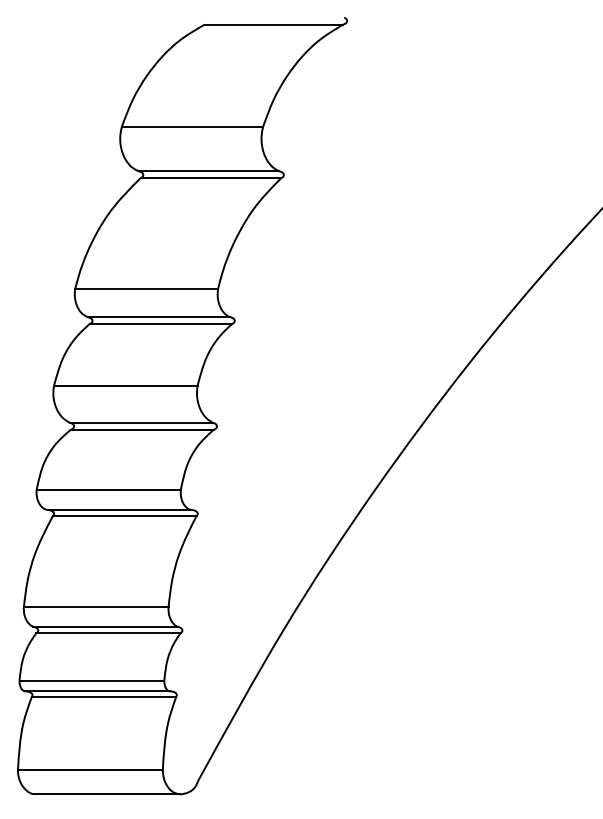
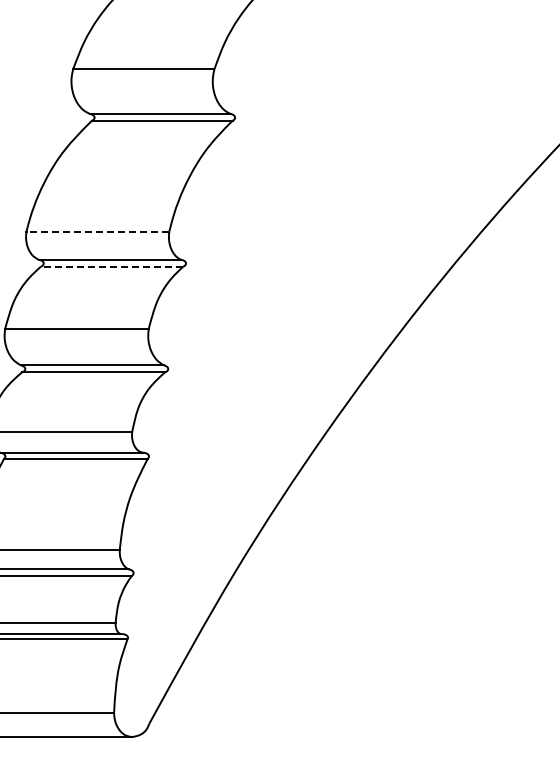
line: (146, 289) -> (97, 232), solid -> dashed
line: (160, 324) -> (111, 267), solid -> dashed

